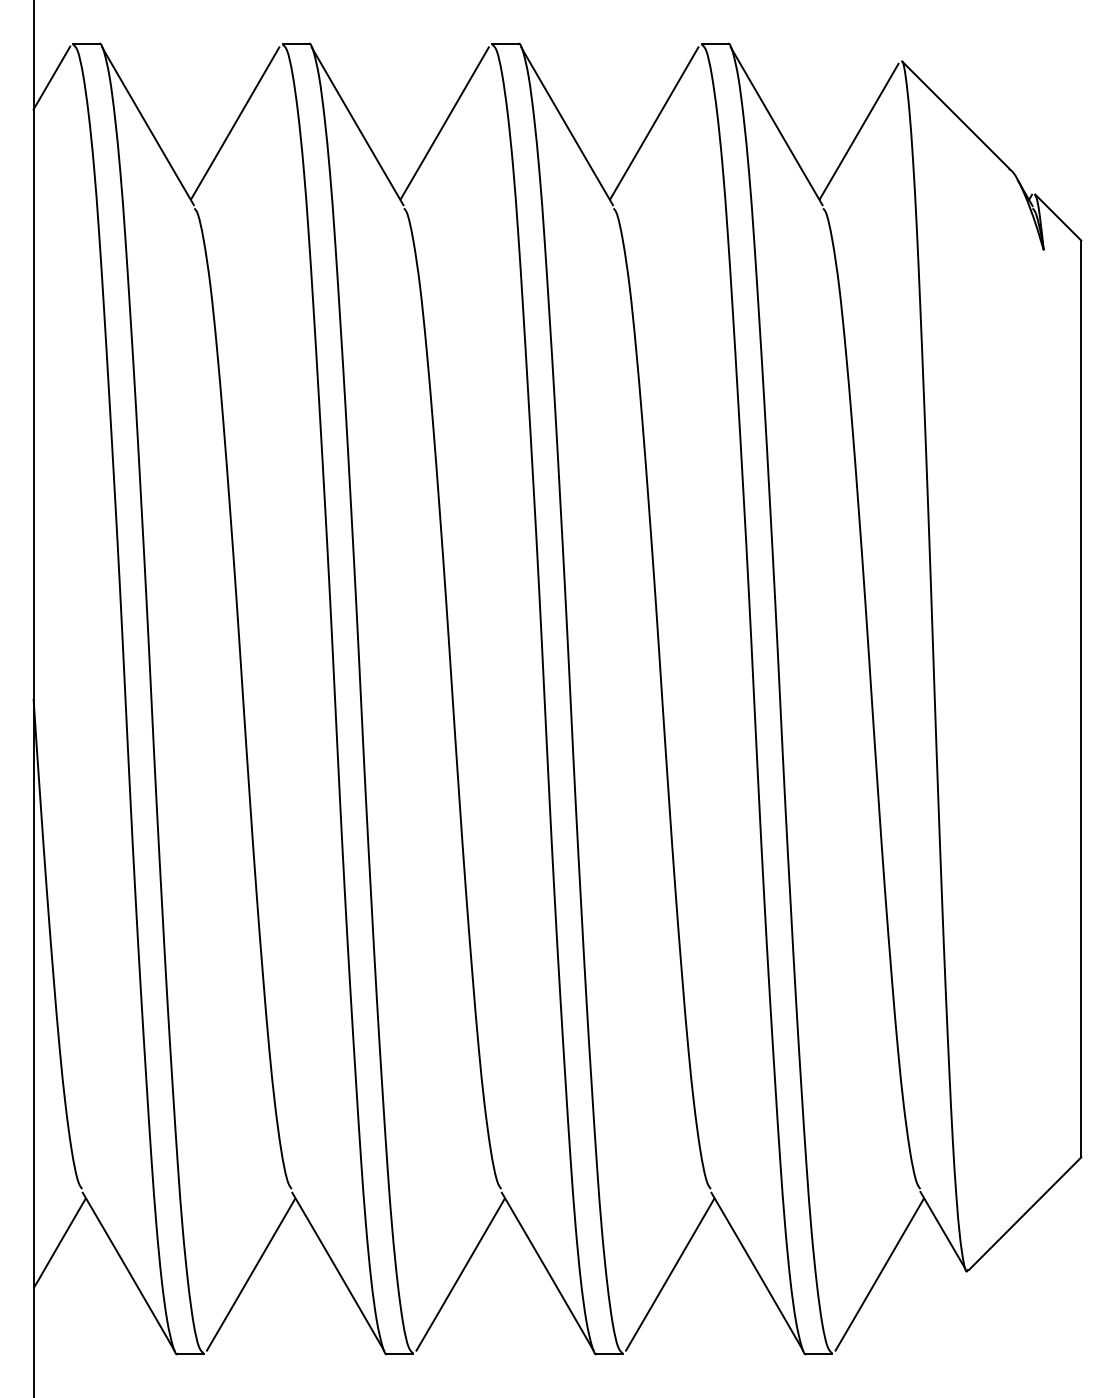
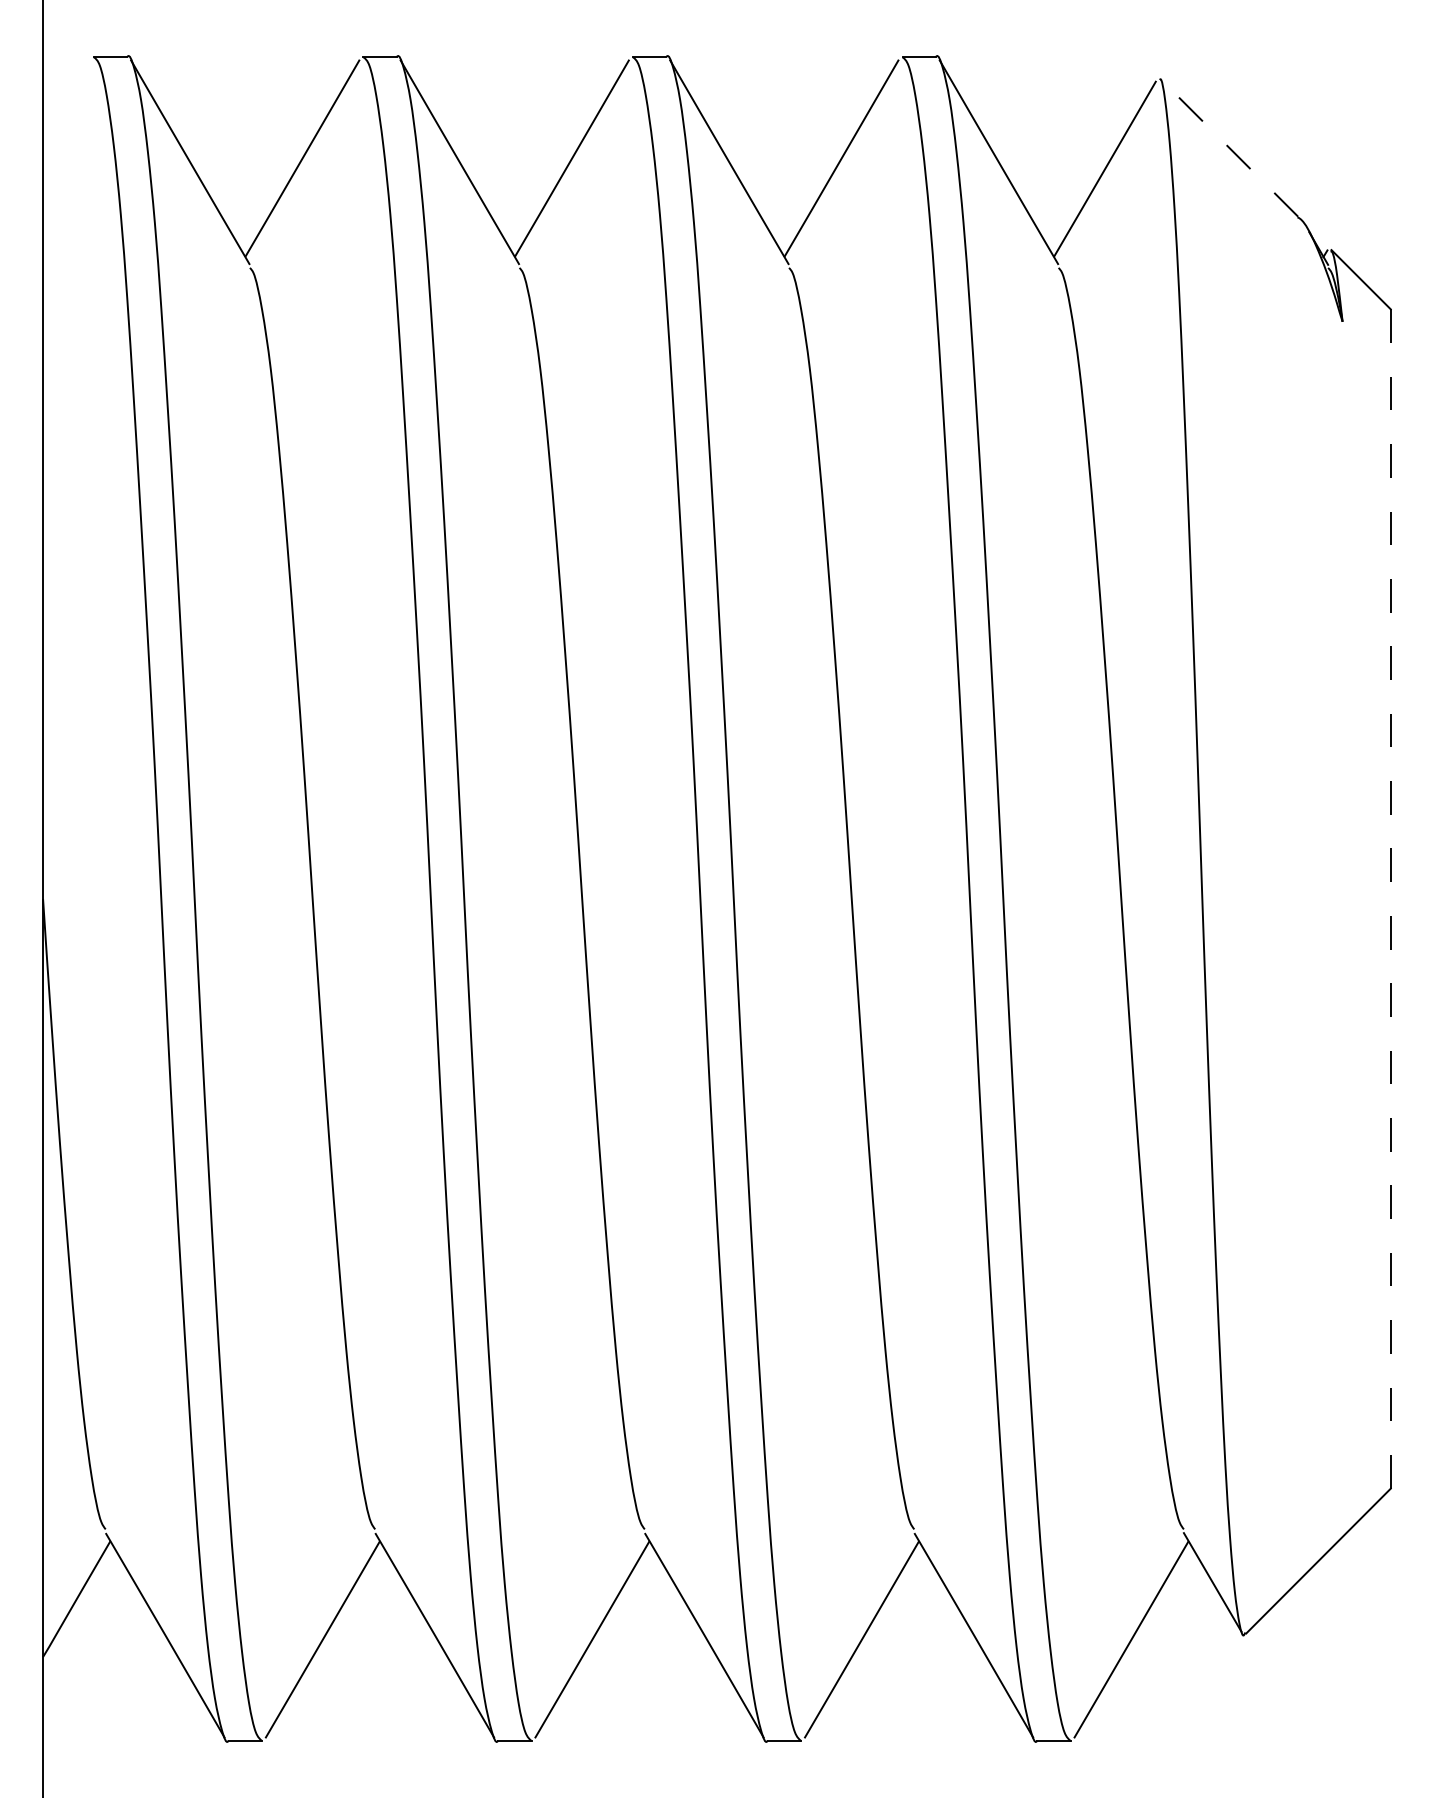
line: (51, 77) -> (66, 99), removed
line: (955, 114) -> (1228, 147), solid -> dashed
line: (1081, 698) -> (1390, 898), solid -> dashed

